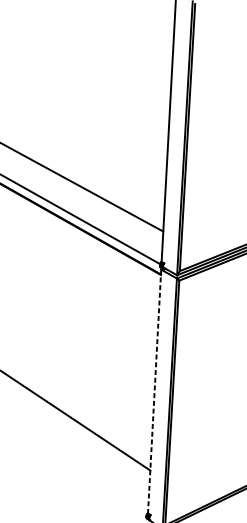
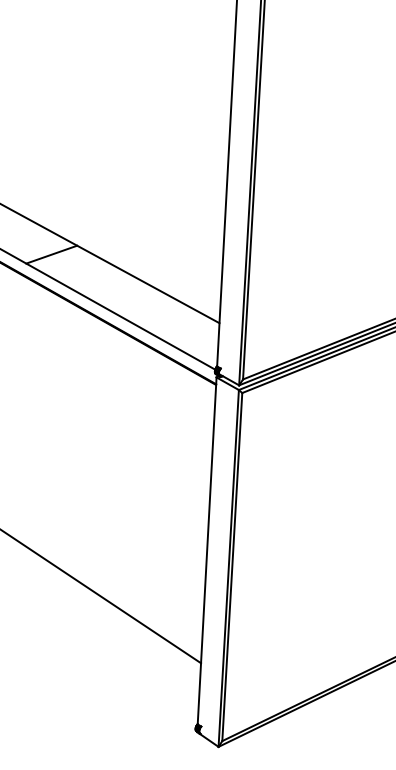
line: (45, 183) -> (51, 254), added
line: (154, 391) -> (207, 550), dashed -> solid

